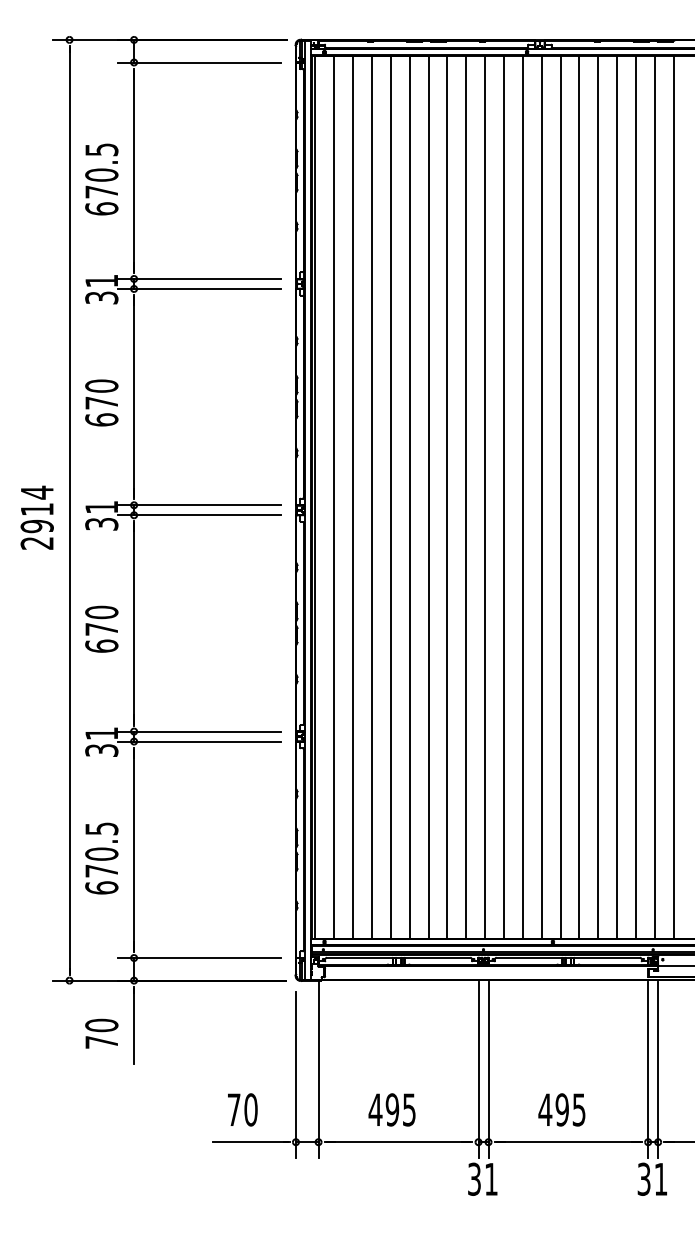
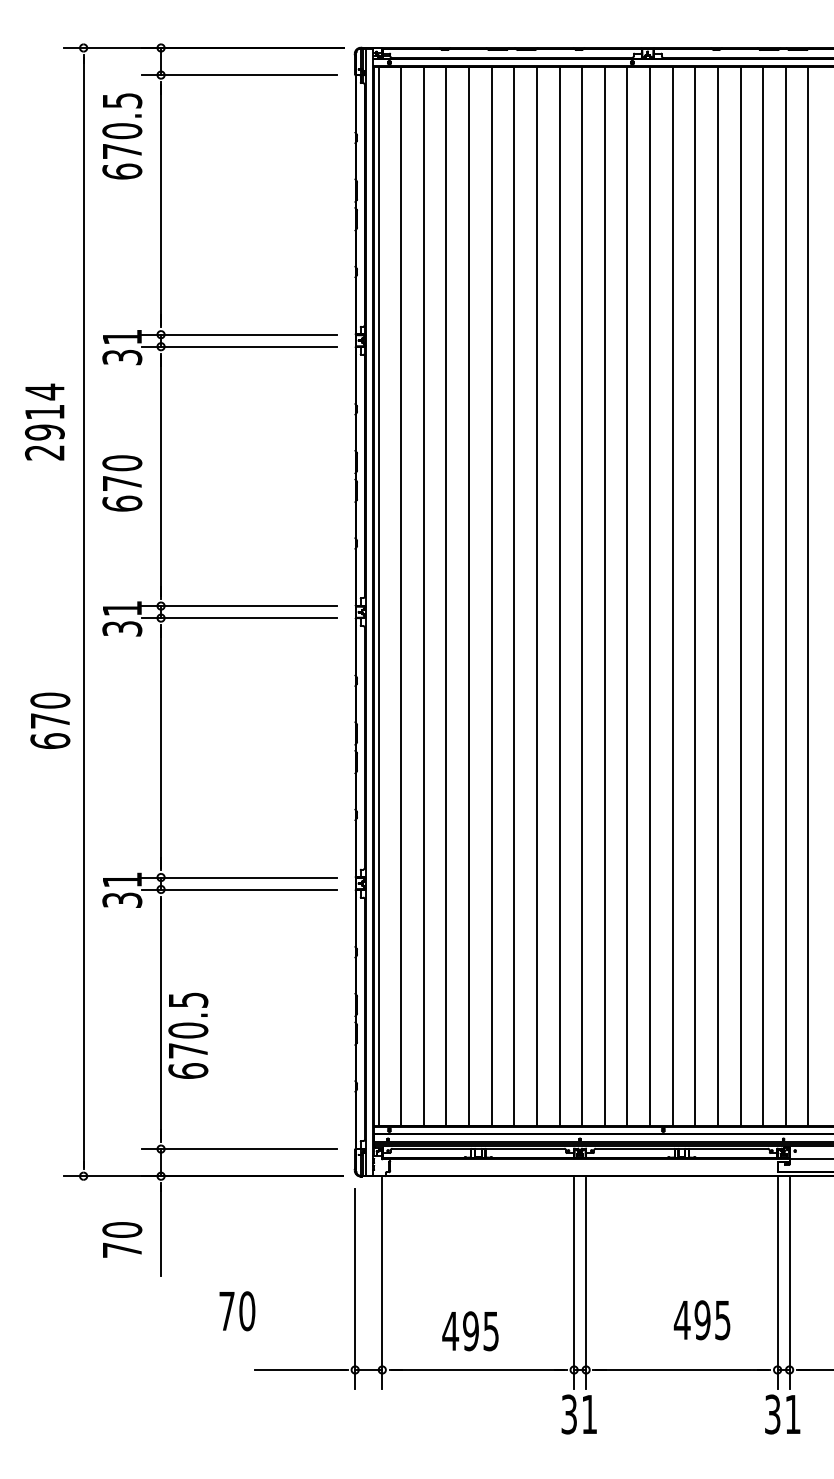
text: (101, 179) -> (122, 136), moved
text: (36, 517) -> (44, 421), moved
text: (101, 629) -> (50, 720), moved
text: (101, 858) -> (188, 1035), moved
text: (242, 1110) -> (237, 1311), moved
text: (561, 1110) -> (701, 1320), moved

